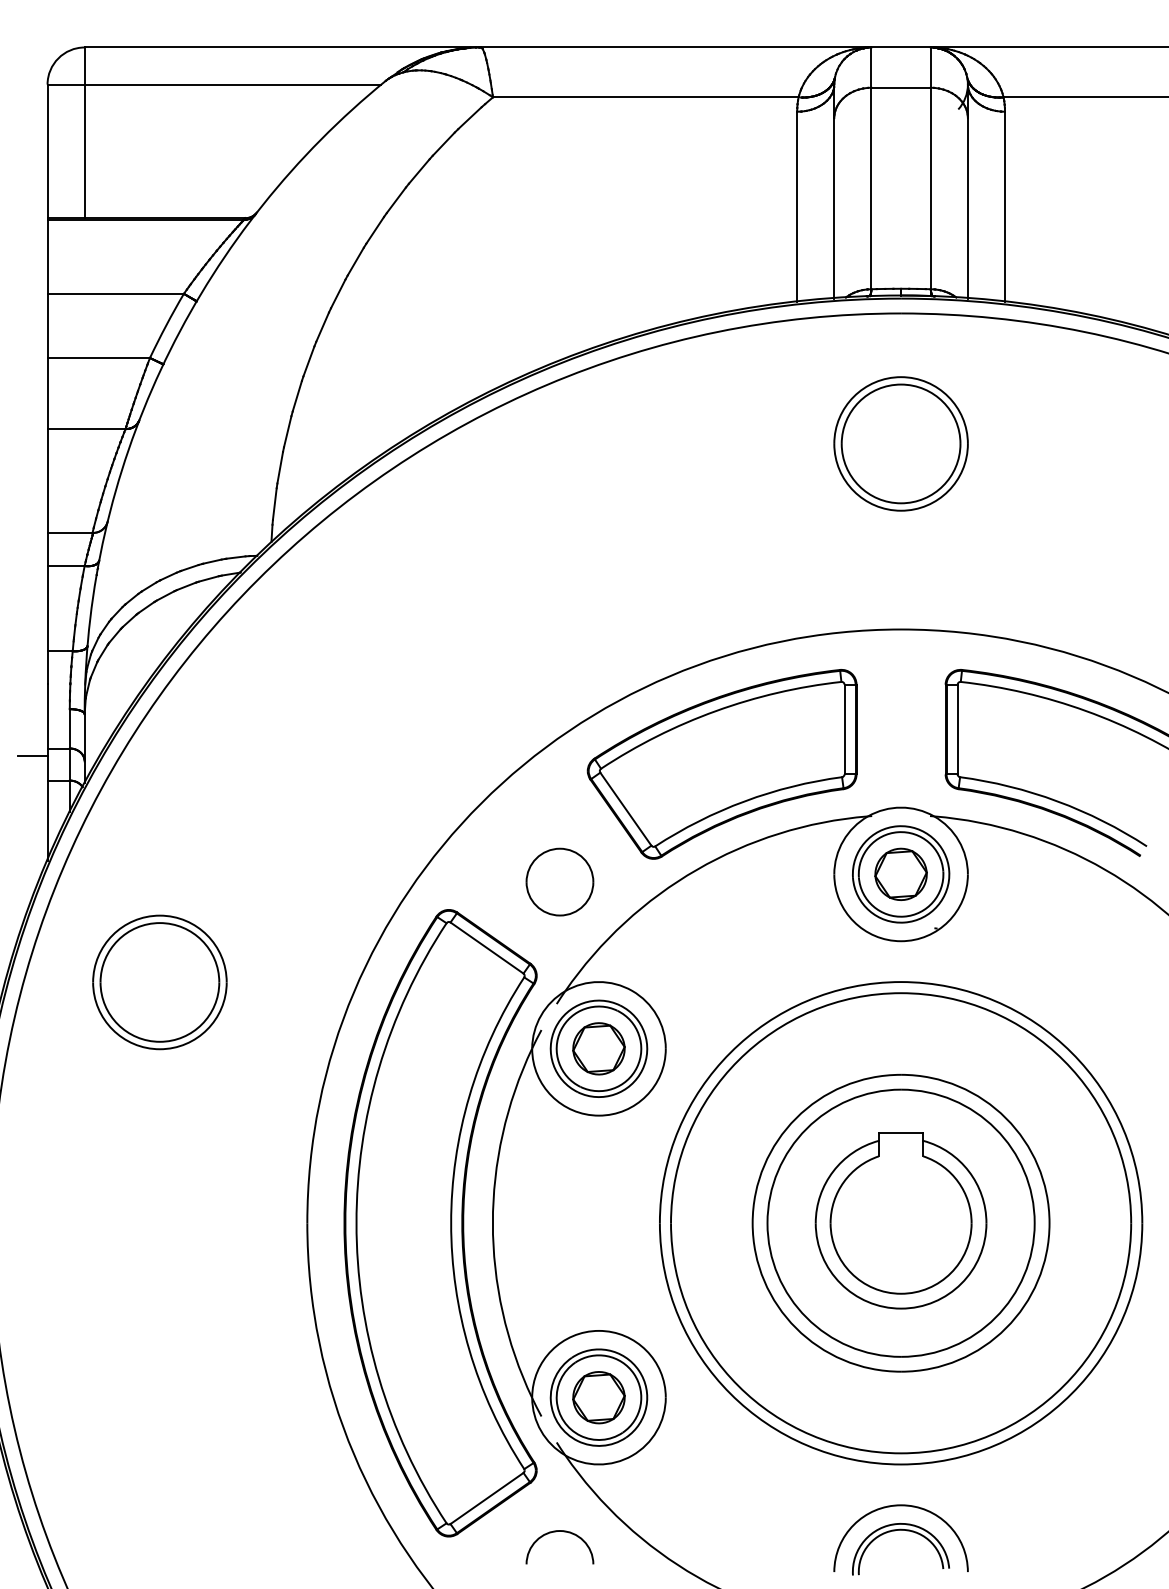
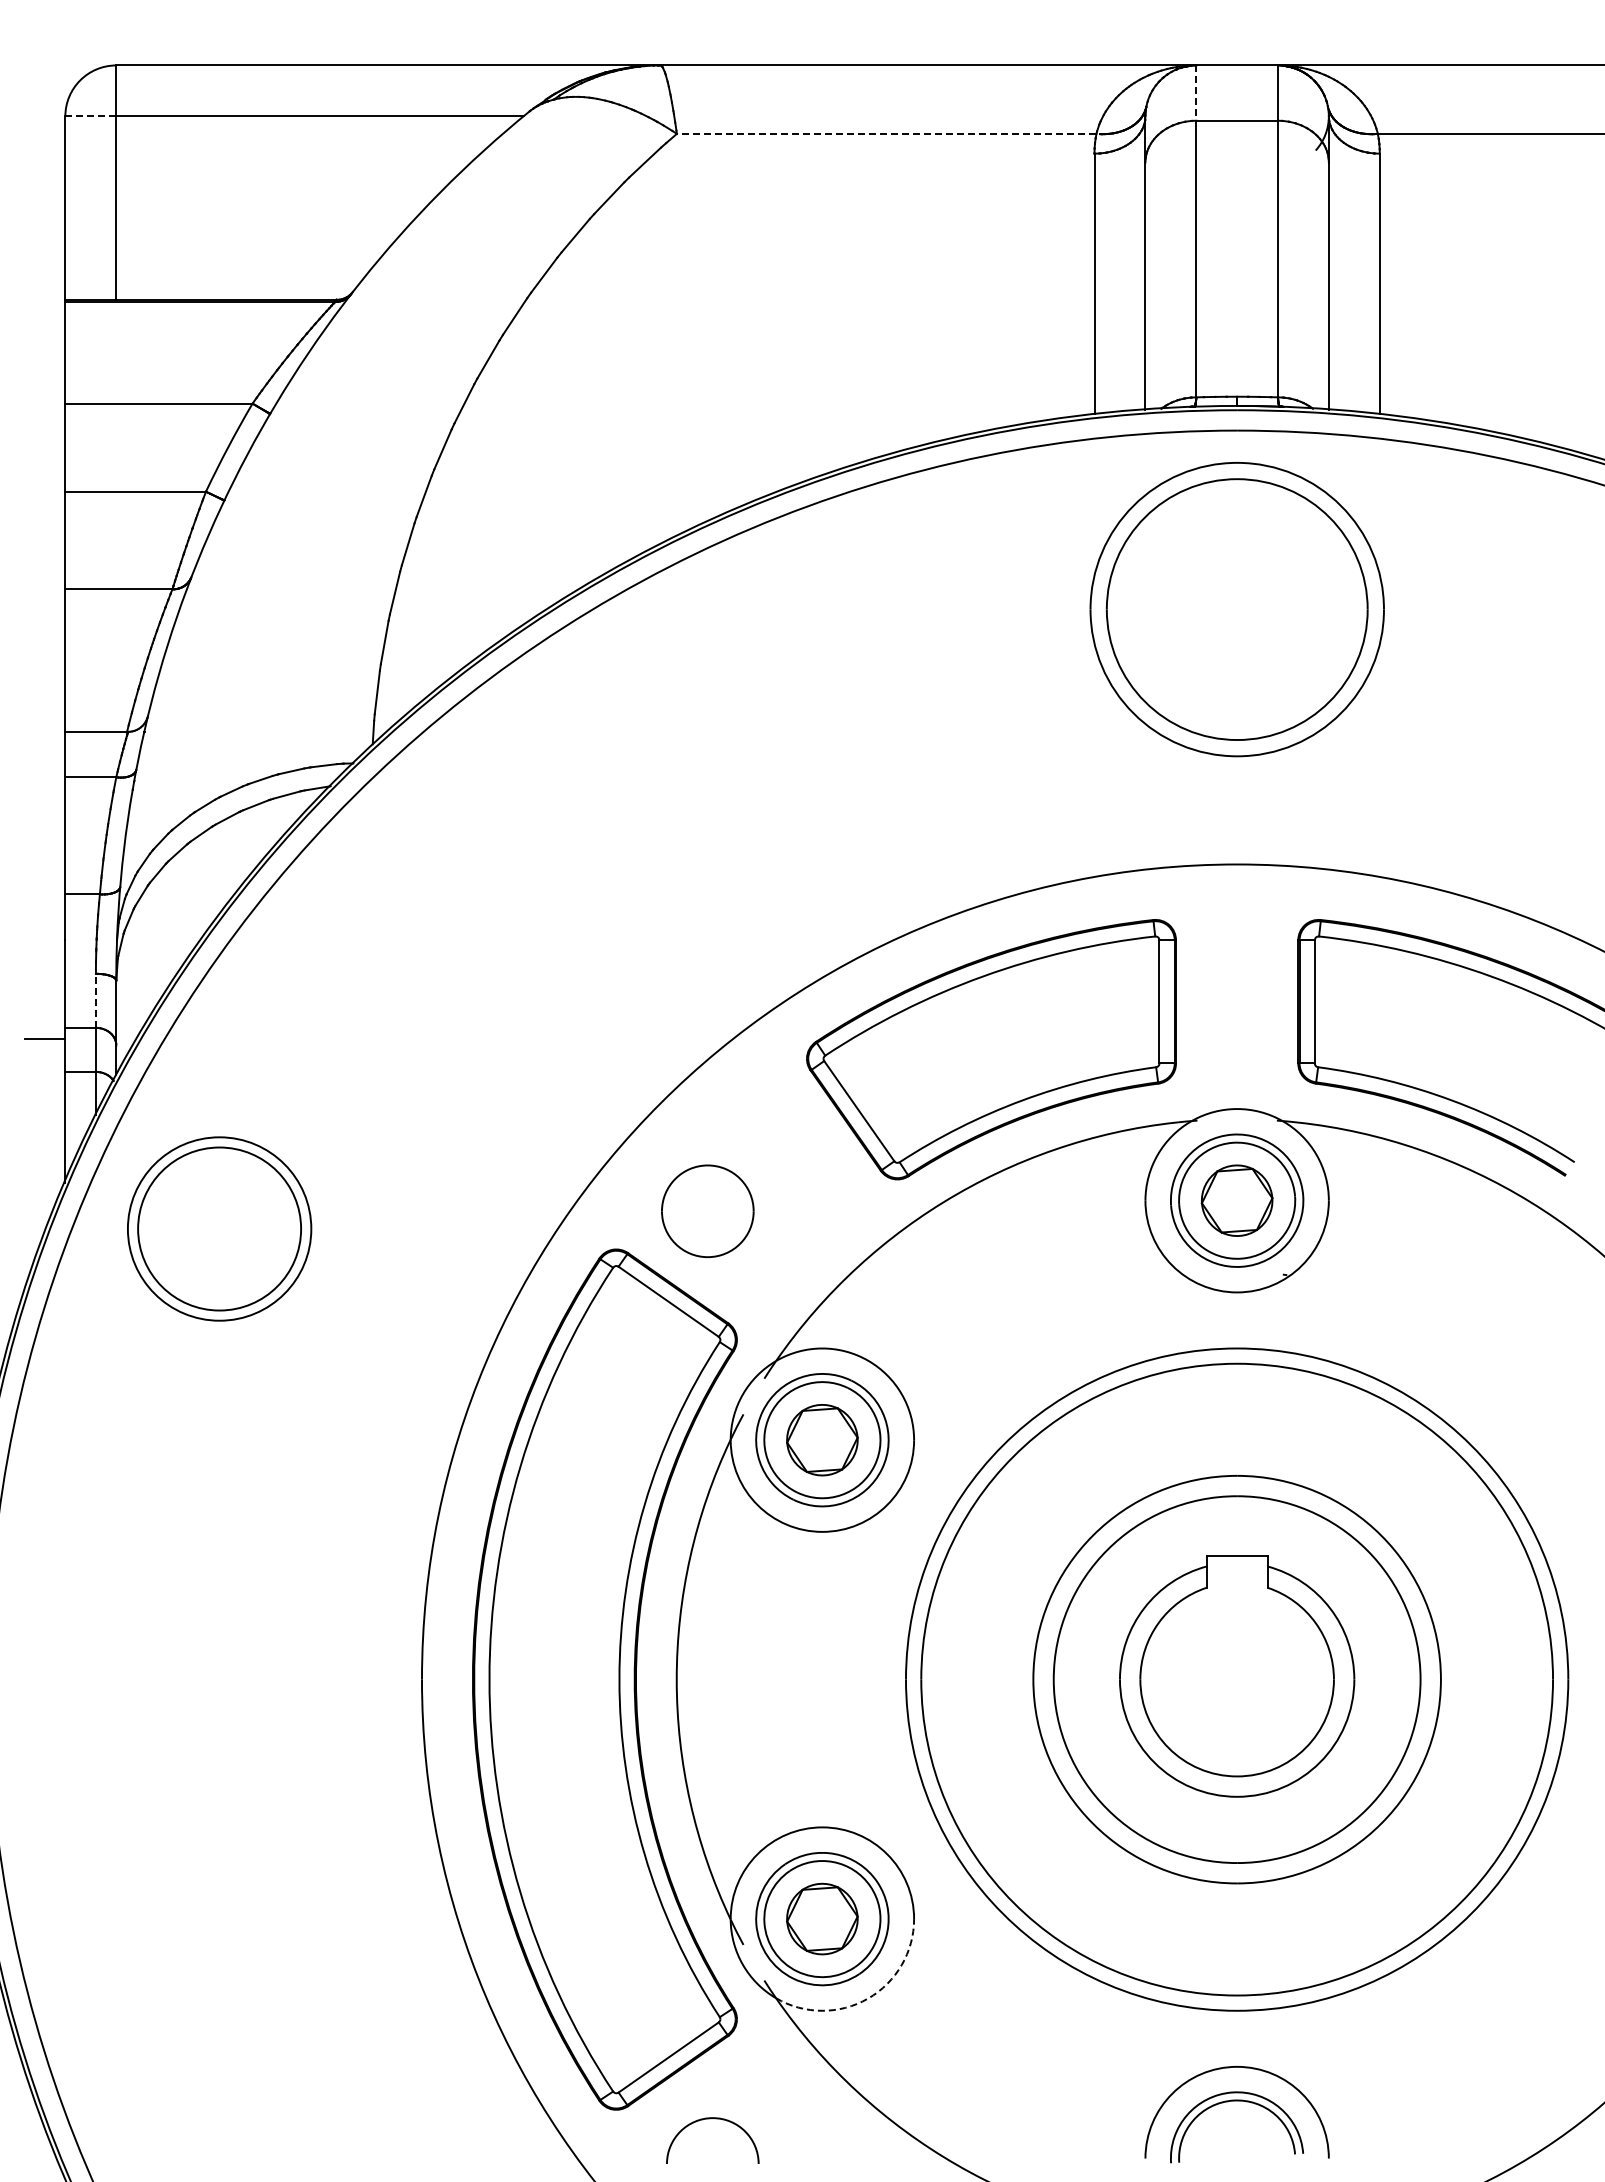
line: (871, 67) -> (1196, 93), solid -> dashed
line: (65, 84) -> (90, 116), solid -> dashed
line: (645, 97) -> (886, 133), solid -> dashed
part: (900, 443) -> (1236, 609), size x1.6
line: (69, 728) -> (95, 1000), solid -> dashed
part: (559, 882) -> (707, 1211), moved
part: (159, 982) -> (219, 1228), moved
arc: (632, 1455) -> (868, 1998), solid -> dashed
arc: (558, 1532) -> (710, 2119), moved

